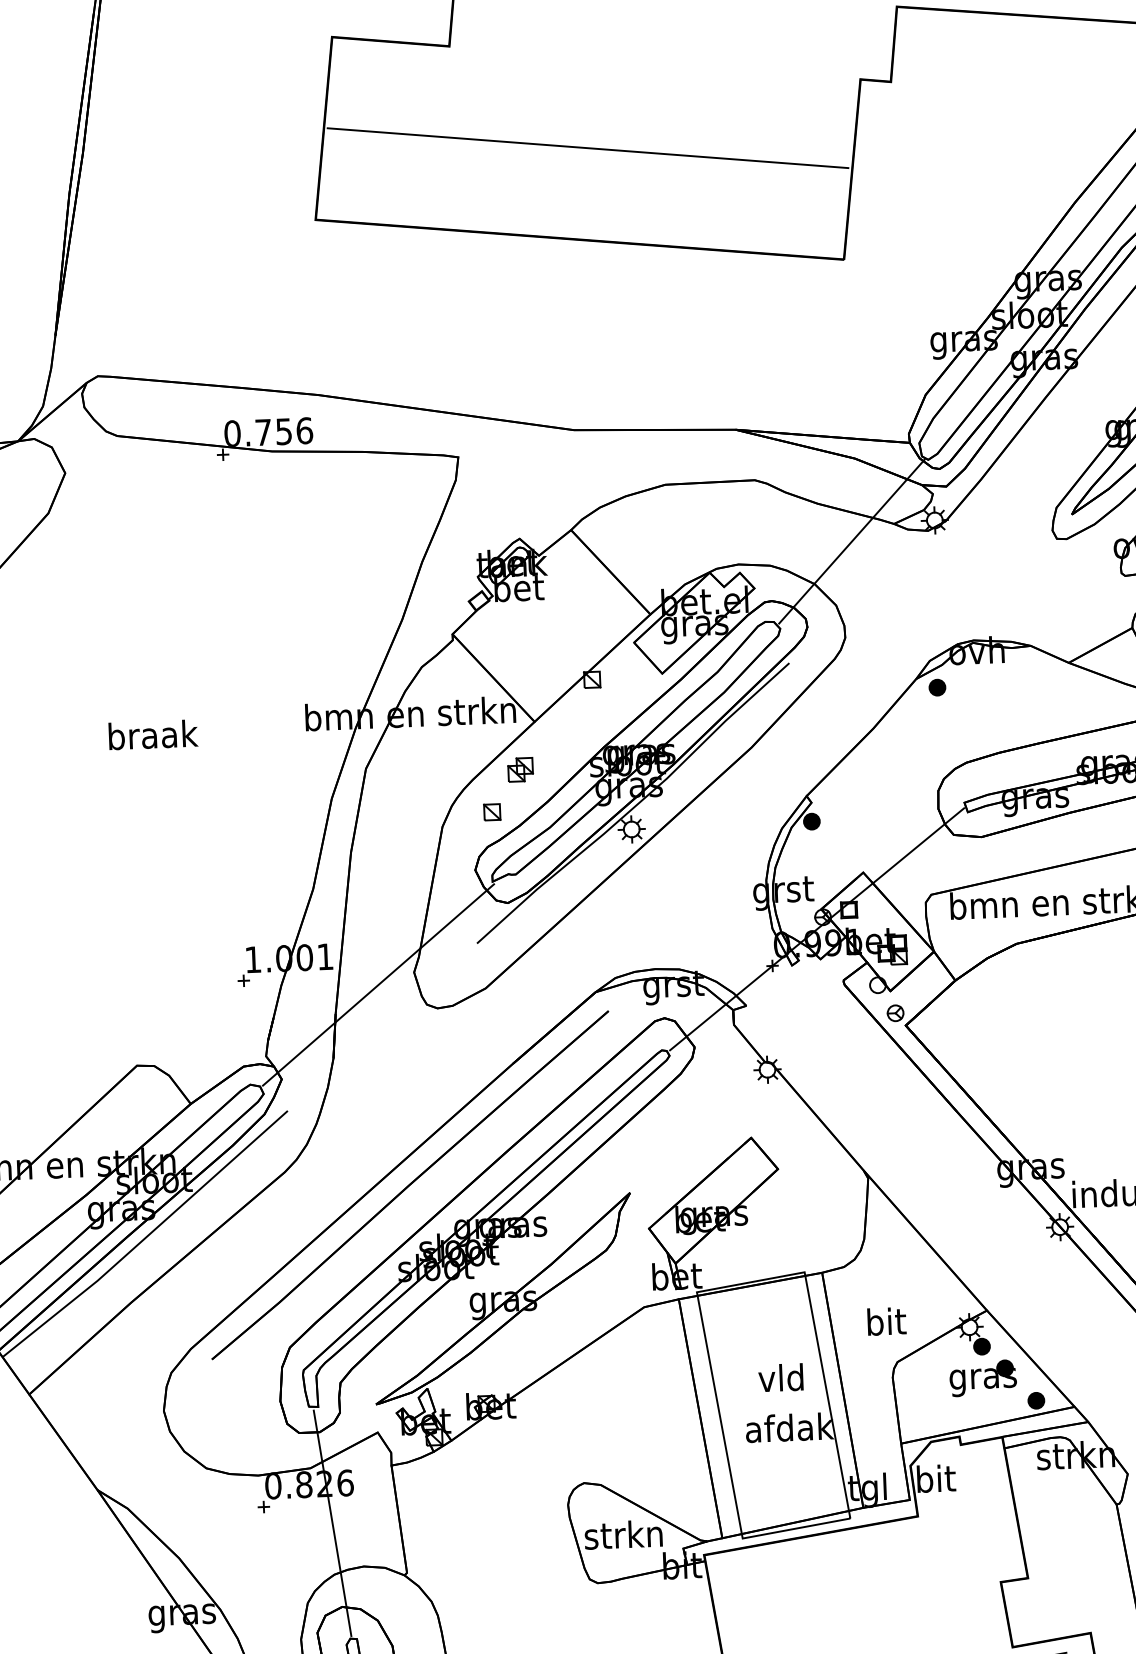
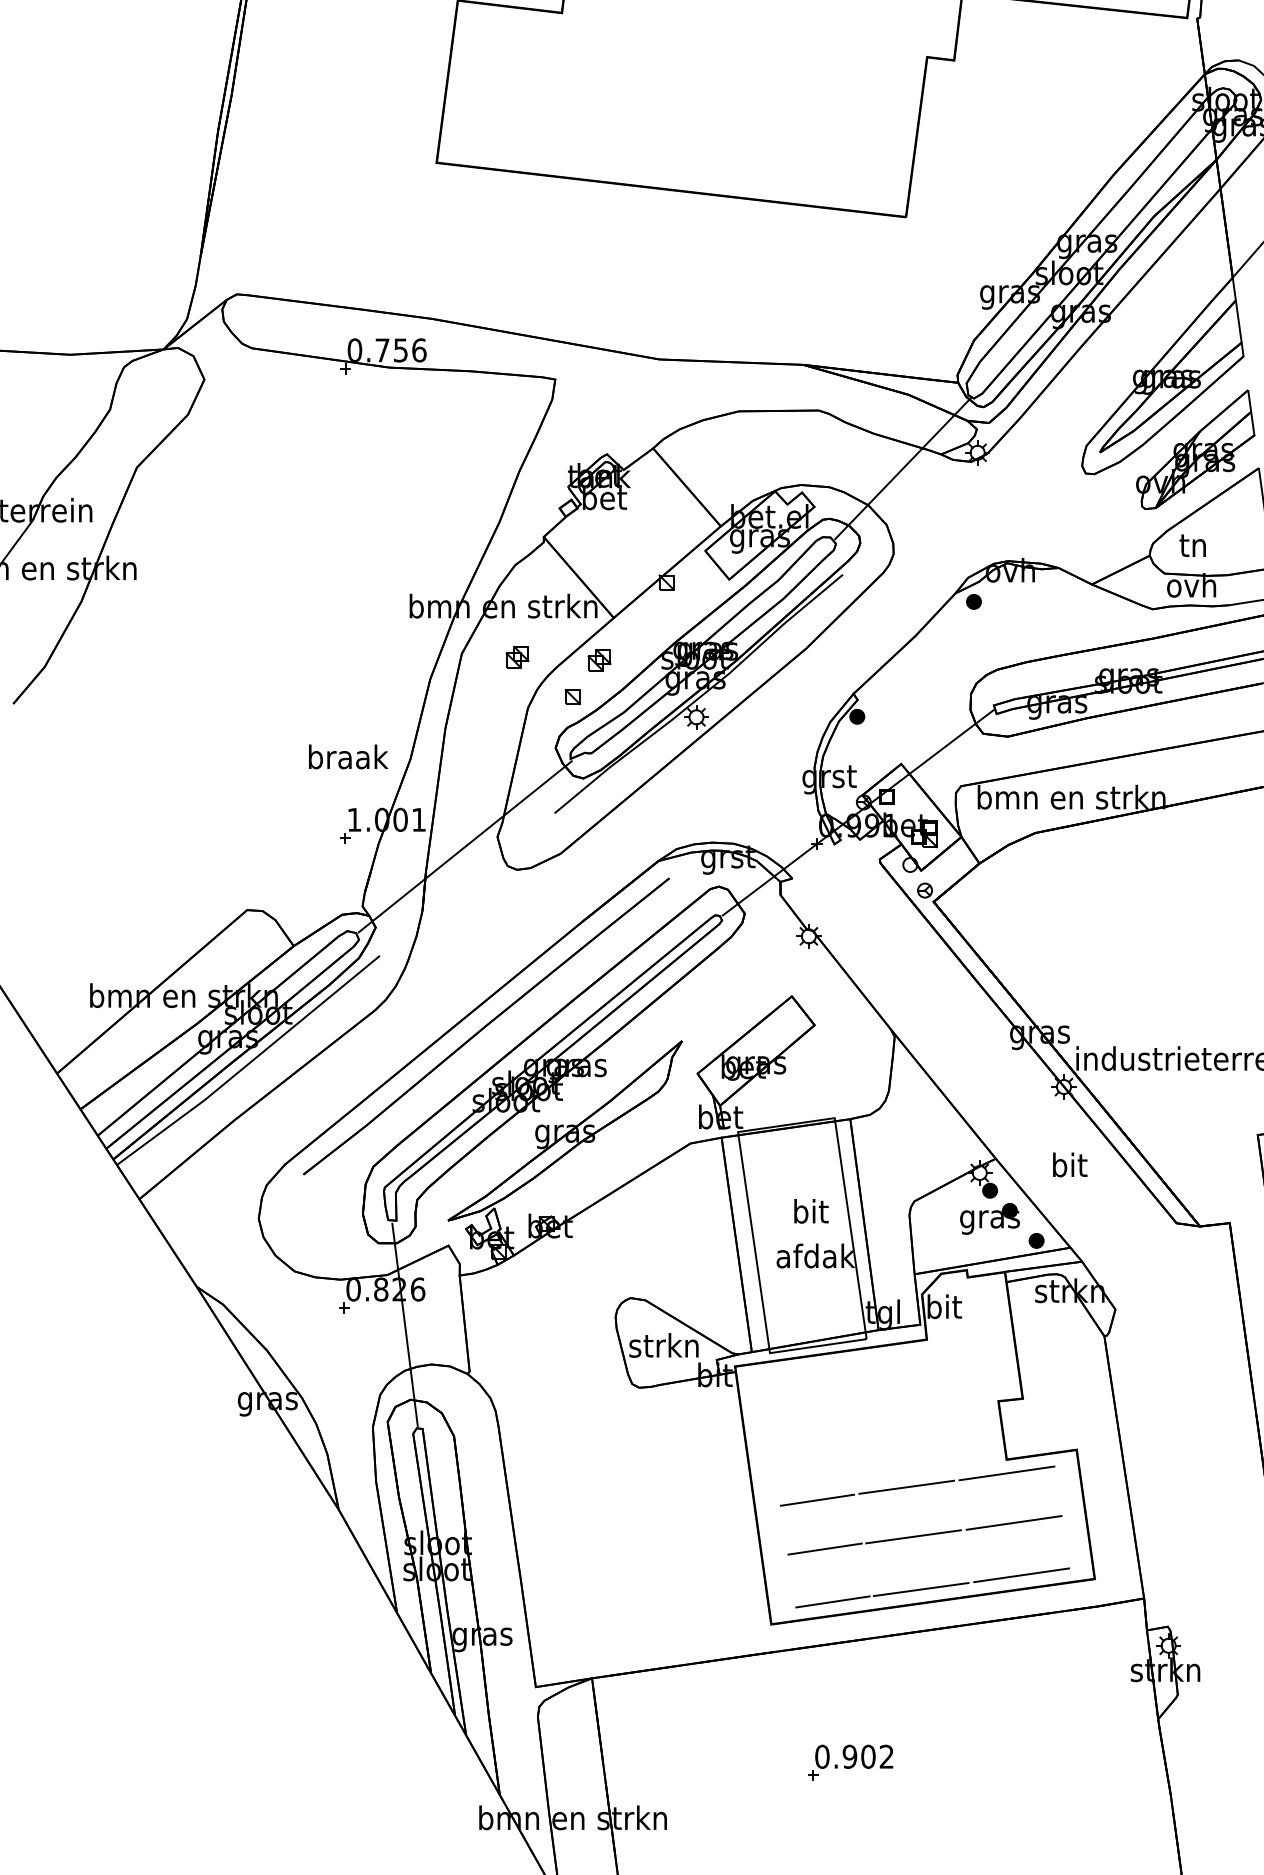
line: (587, 148) -> (681, 108), removed
text: (153, 734) -> (348, 756), moved
part: (428, 769) -> (517, 656), added
text: (887, 1321) -> (1070, 1164), moved
text: (780, 1378) -> (809, 1211), vld -> bit

